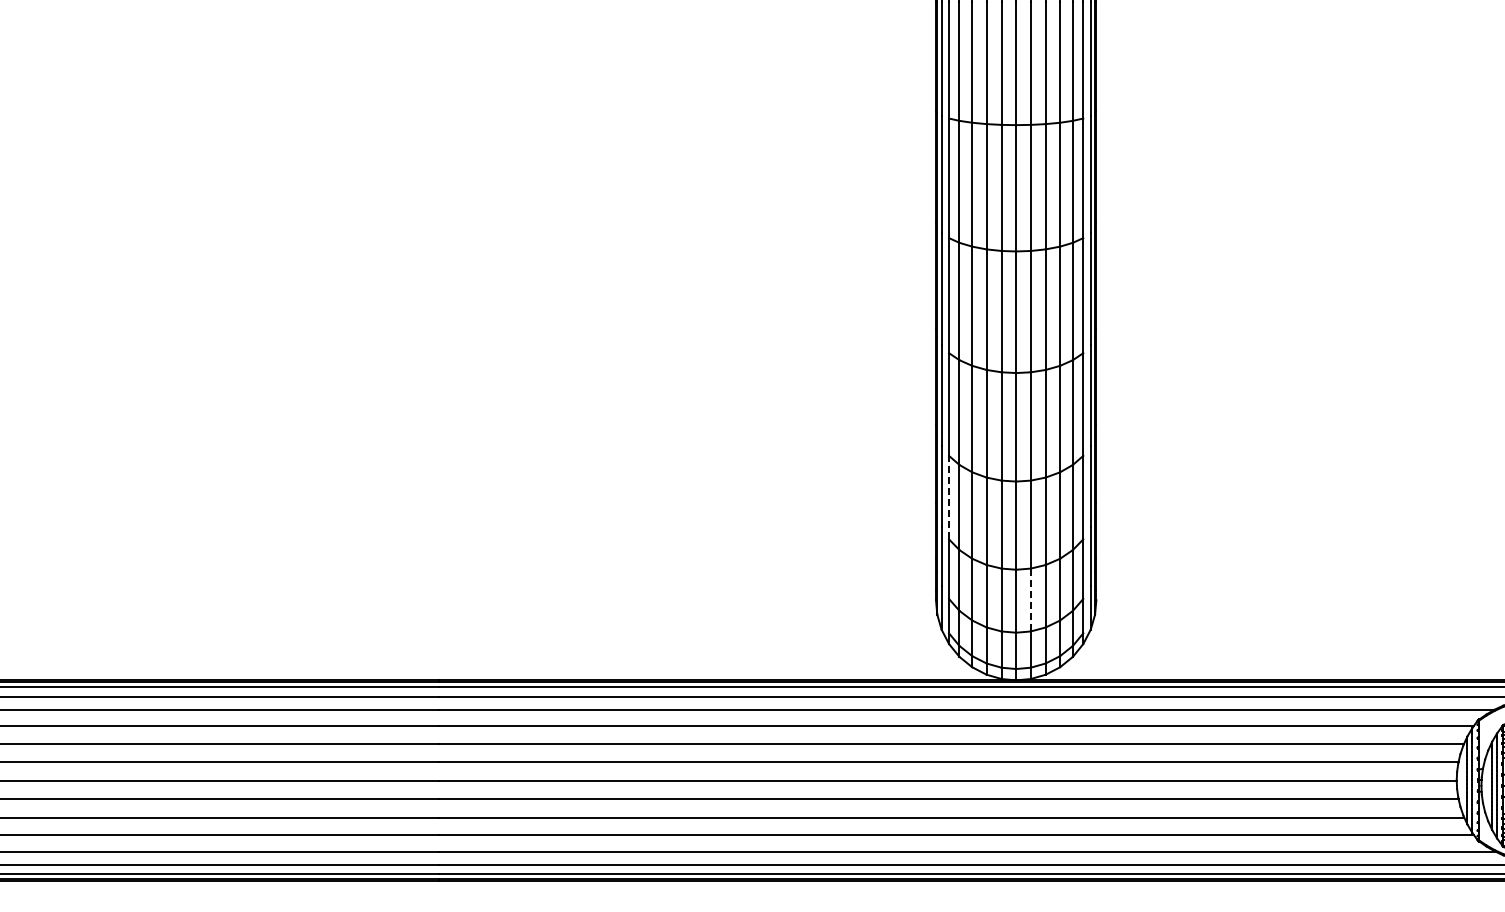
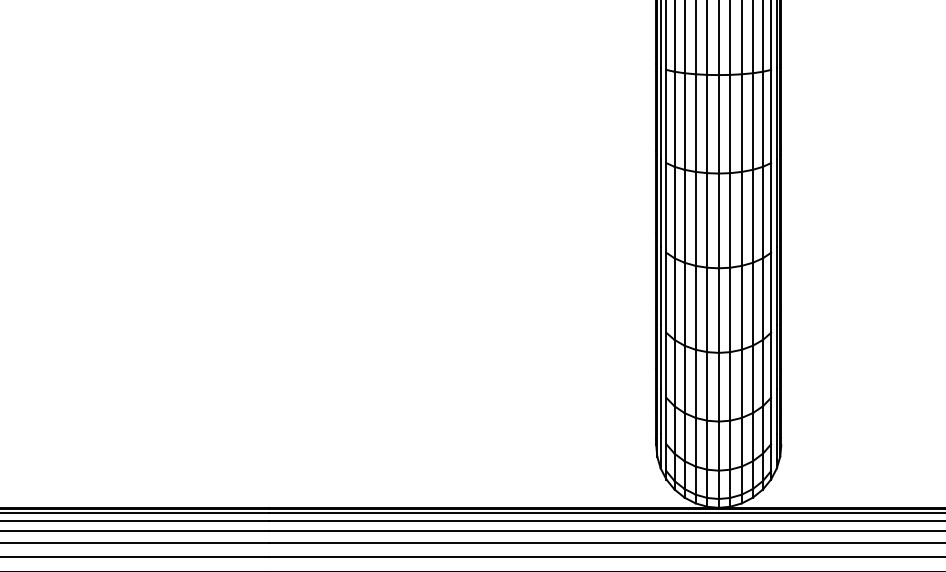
line: (949, 497) -> (666, 365), dashed -> solid
line: (1030, 600) -> (729, 445), dashed -> solid

